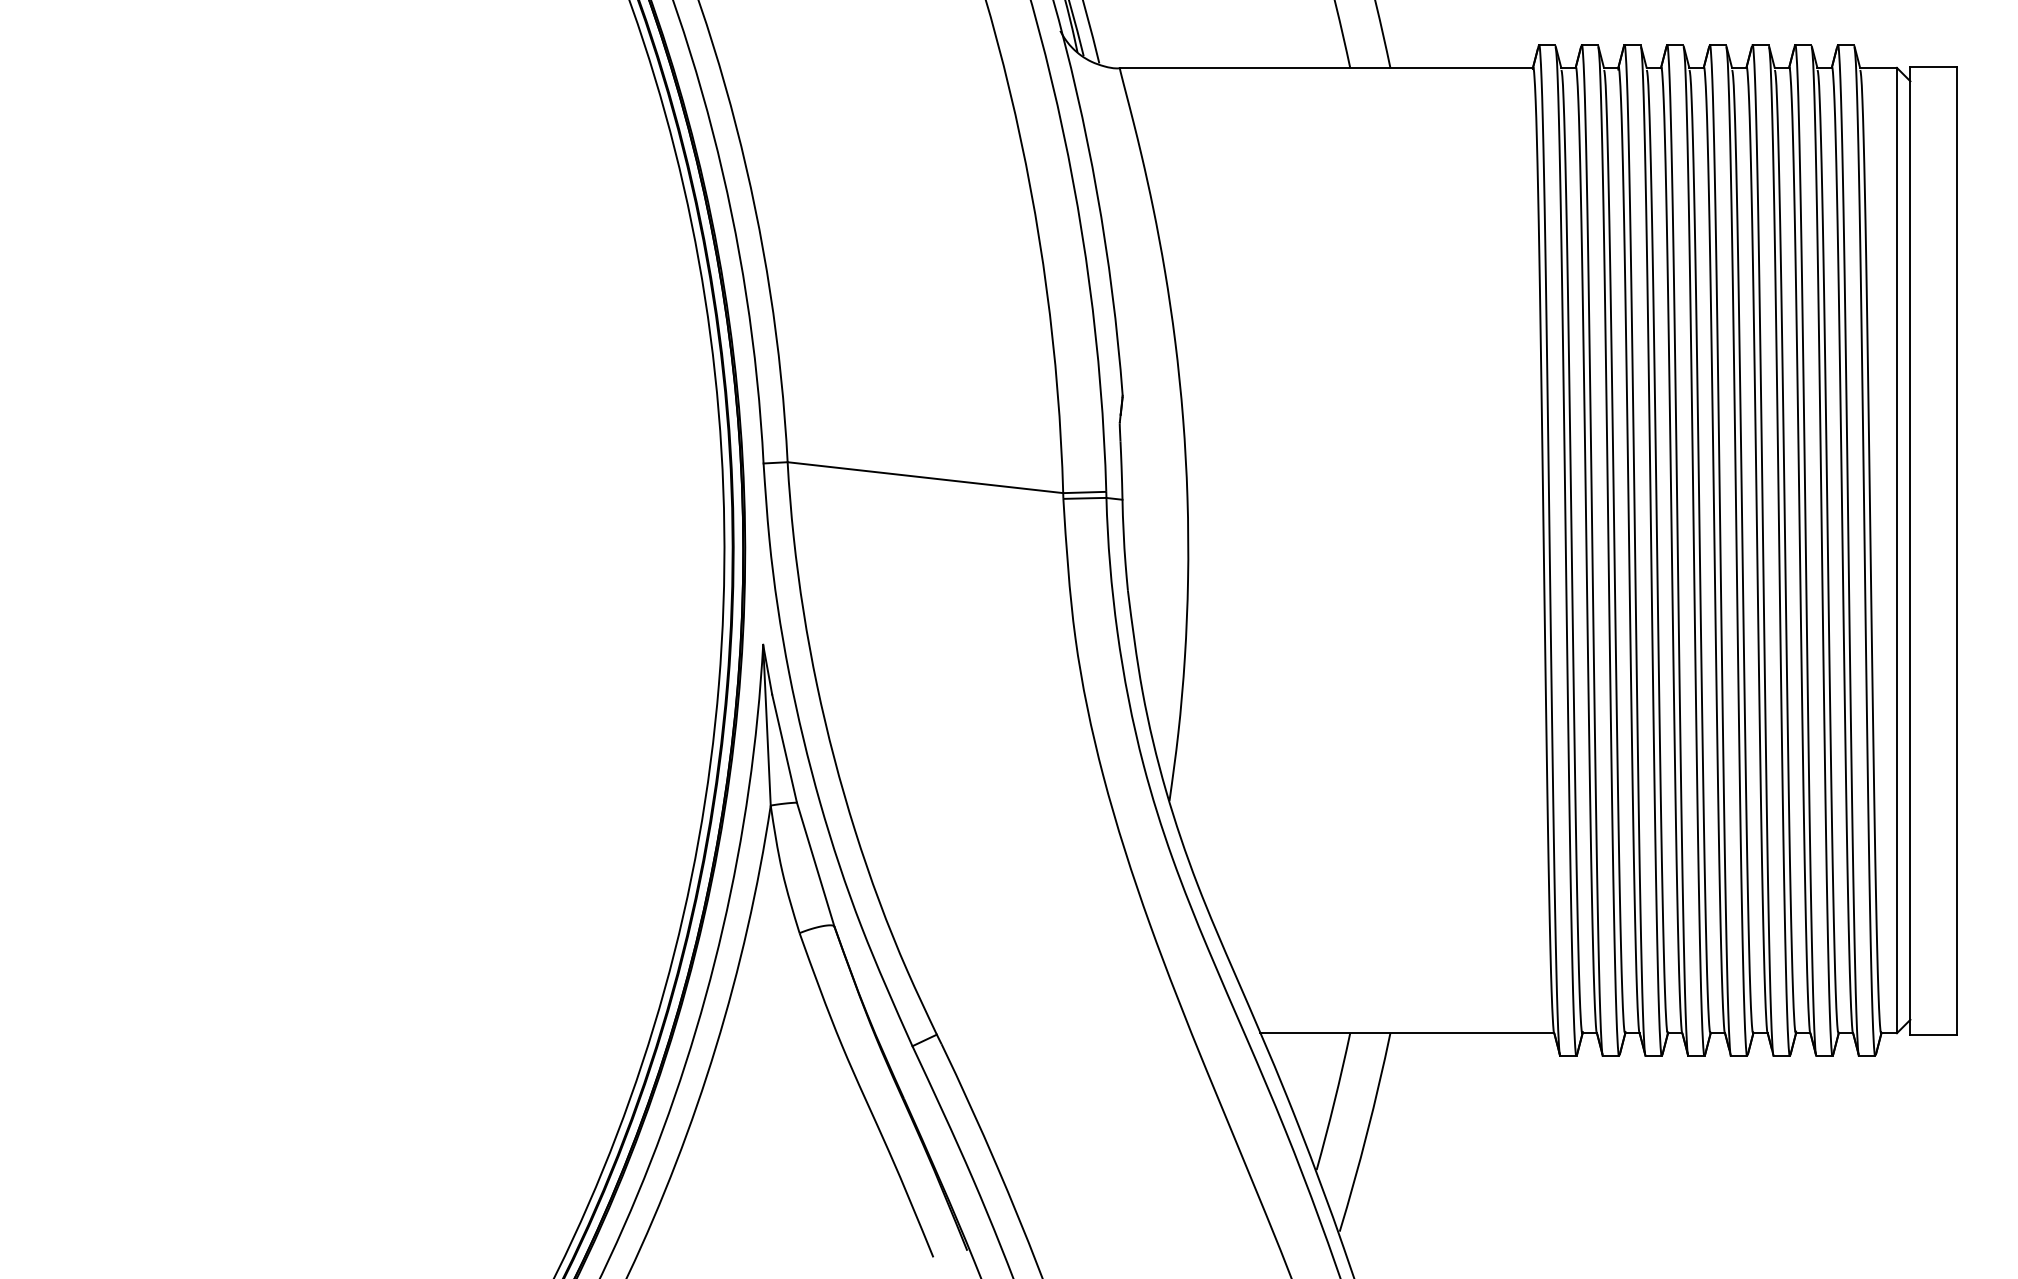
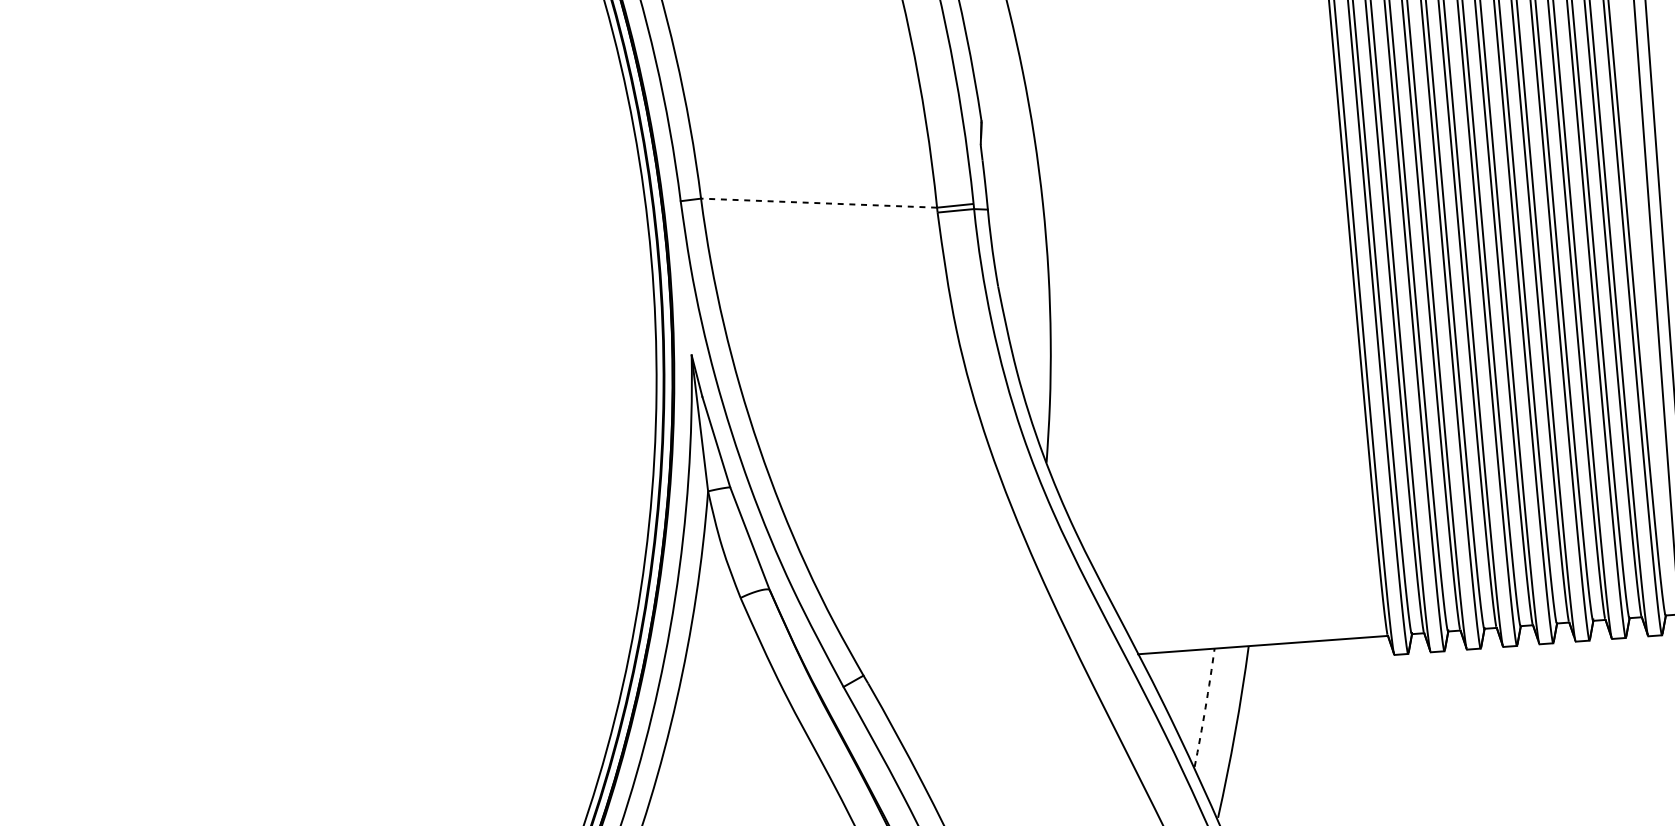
line: (925, 477) -> (819, 203), solid -> dashed
arc: (1334, 1101) -> (1205, 707), solid -> dashed

